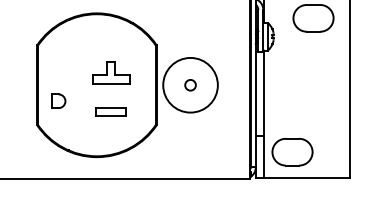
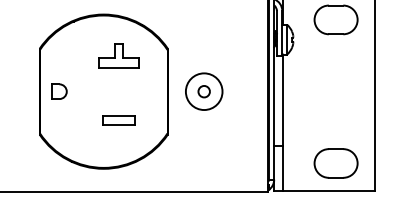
part: (111, 72) -> (119, 55), moved
circle: (190, 85) -> (204, 91), size x0.62
part: (58, 100) -> (59, 90), moved
part: (292, 152) -> (336, 163), moved

